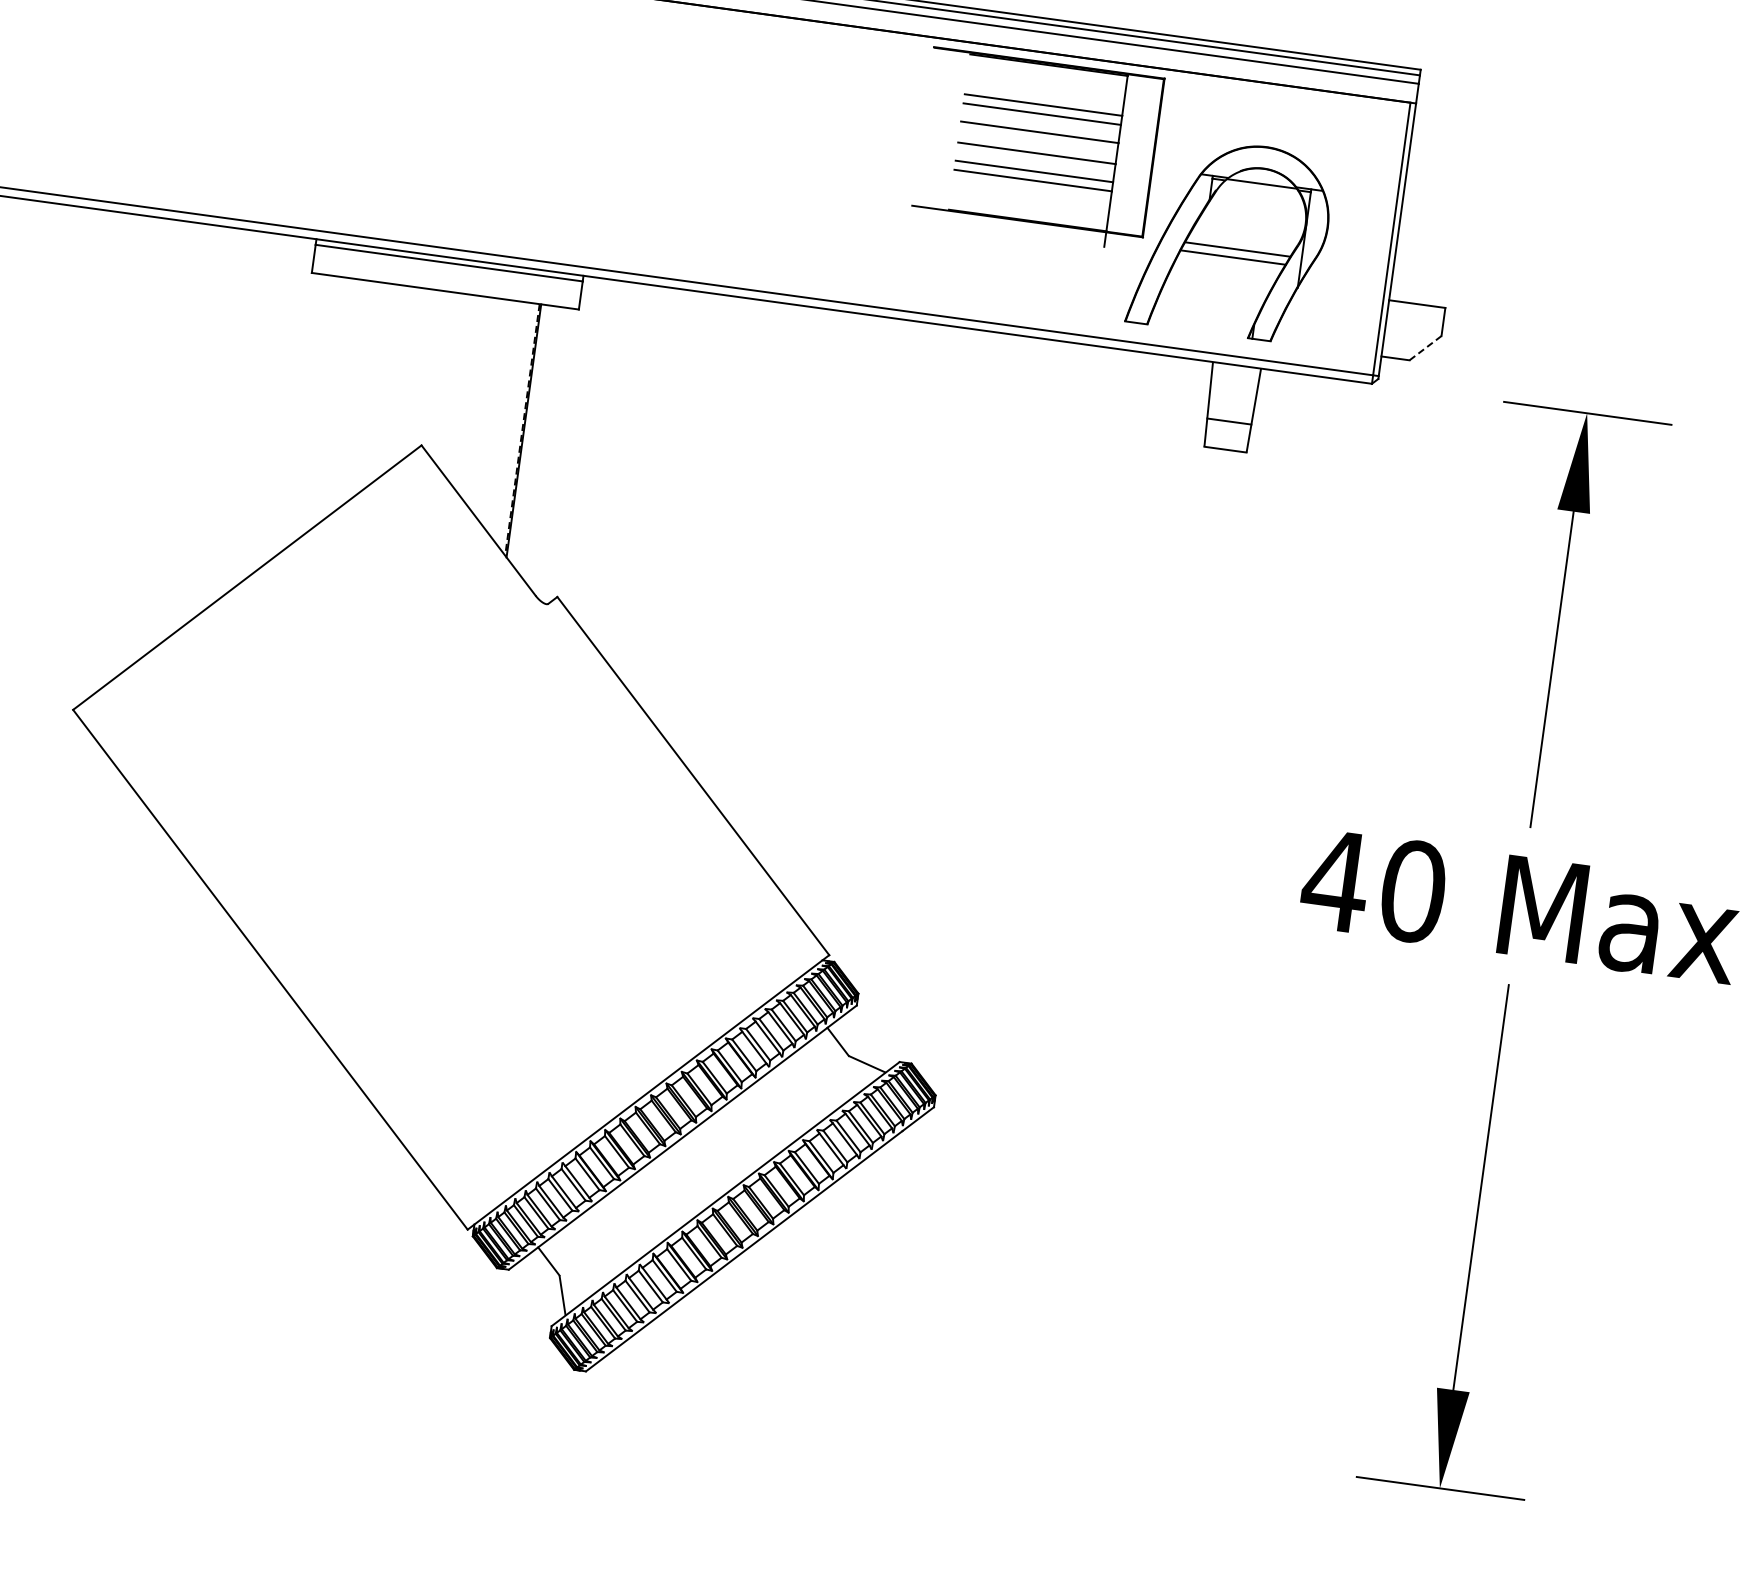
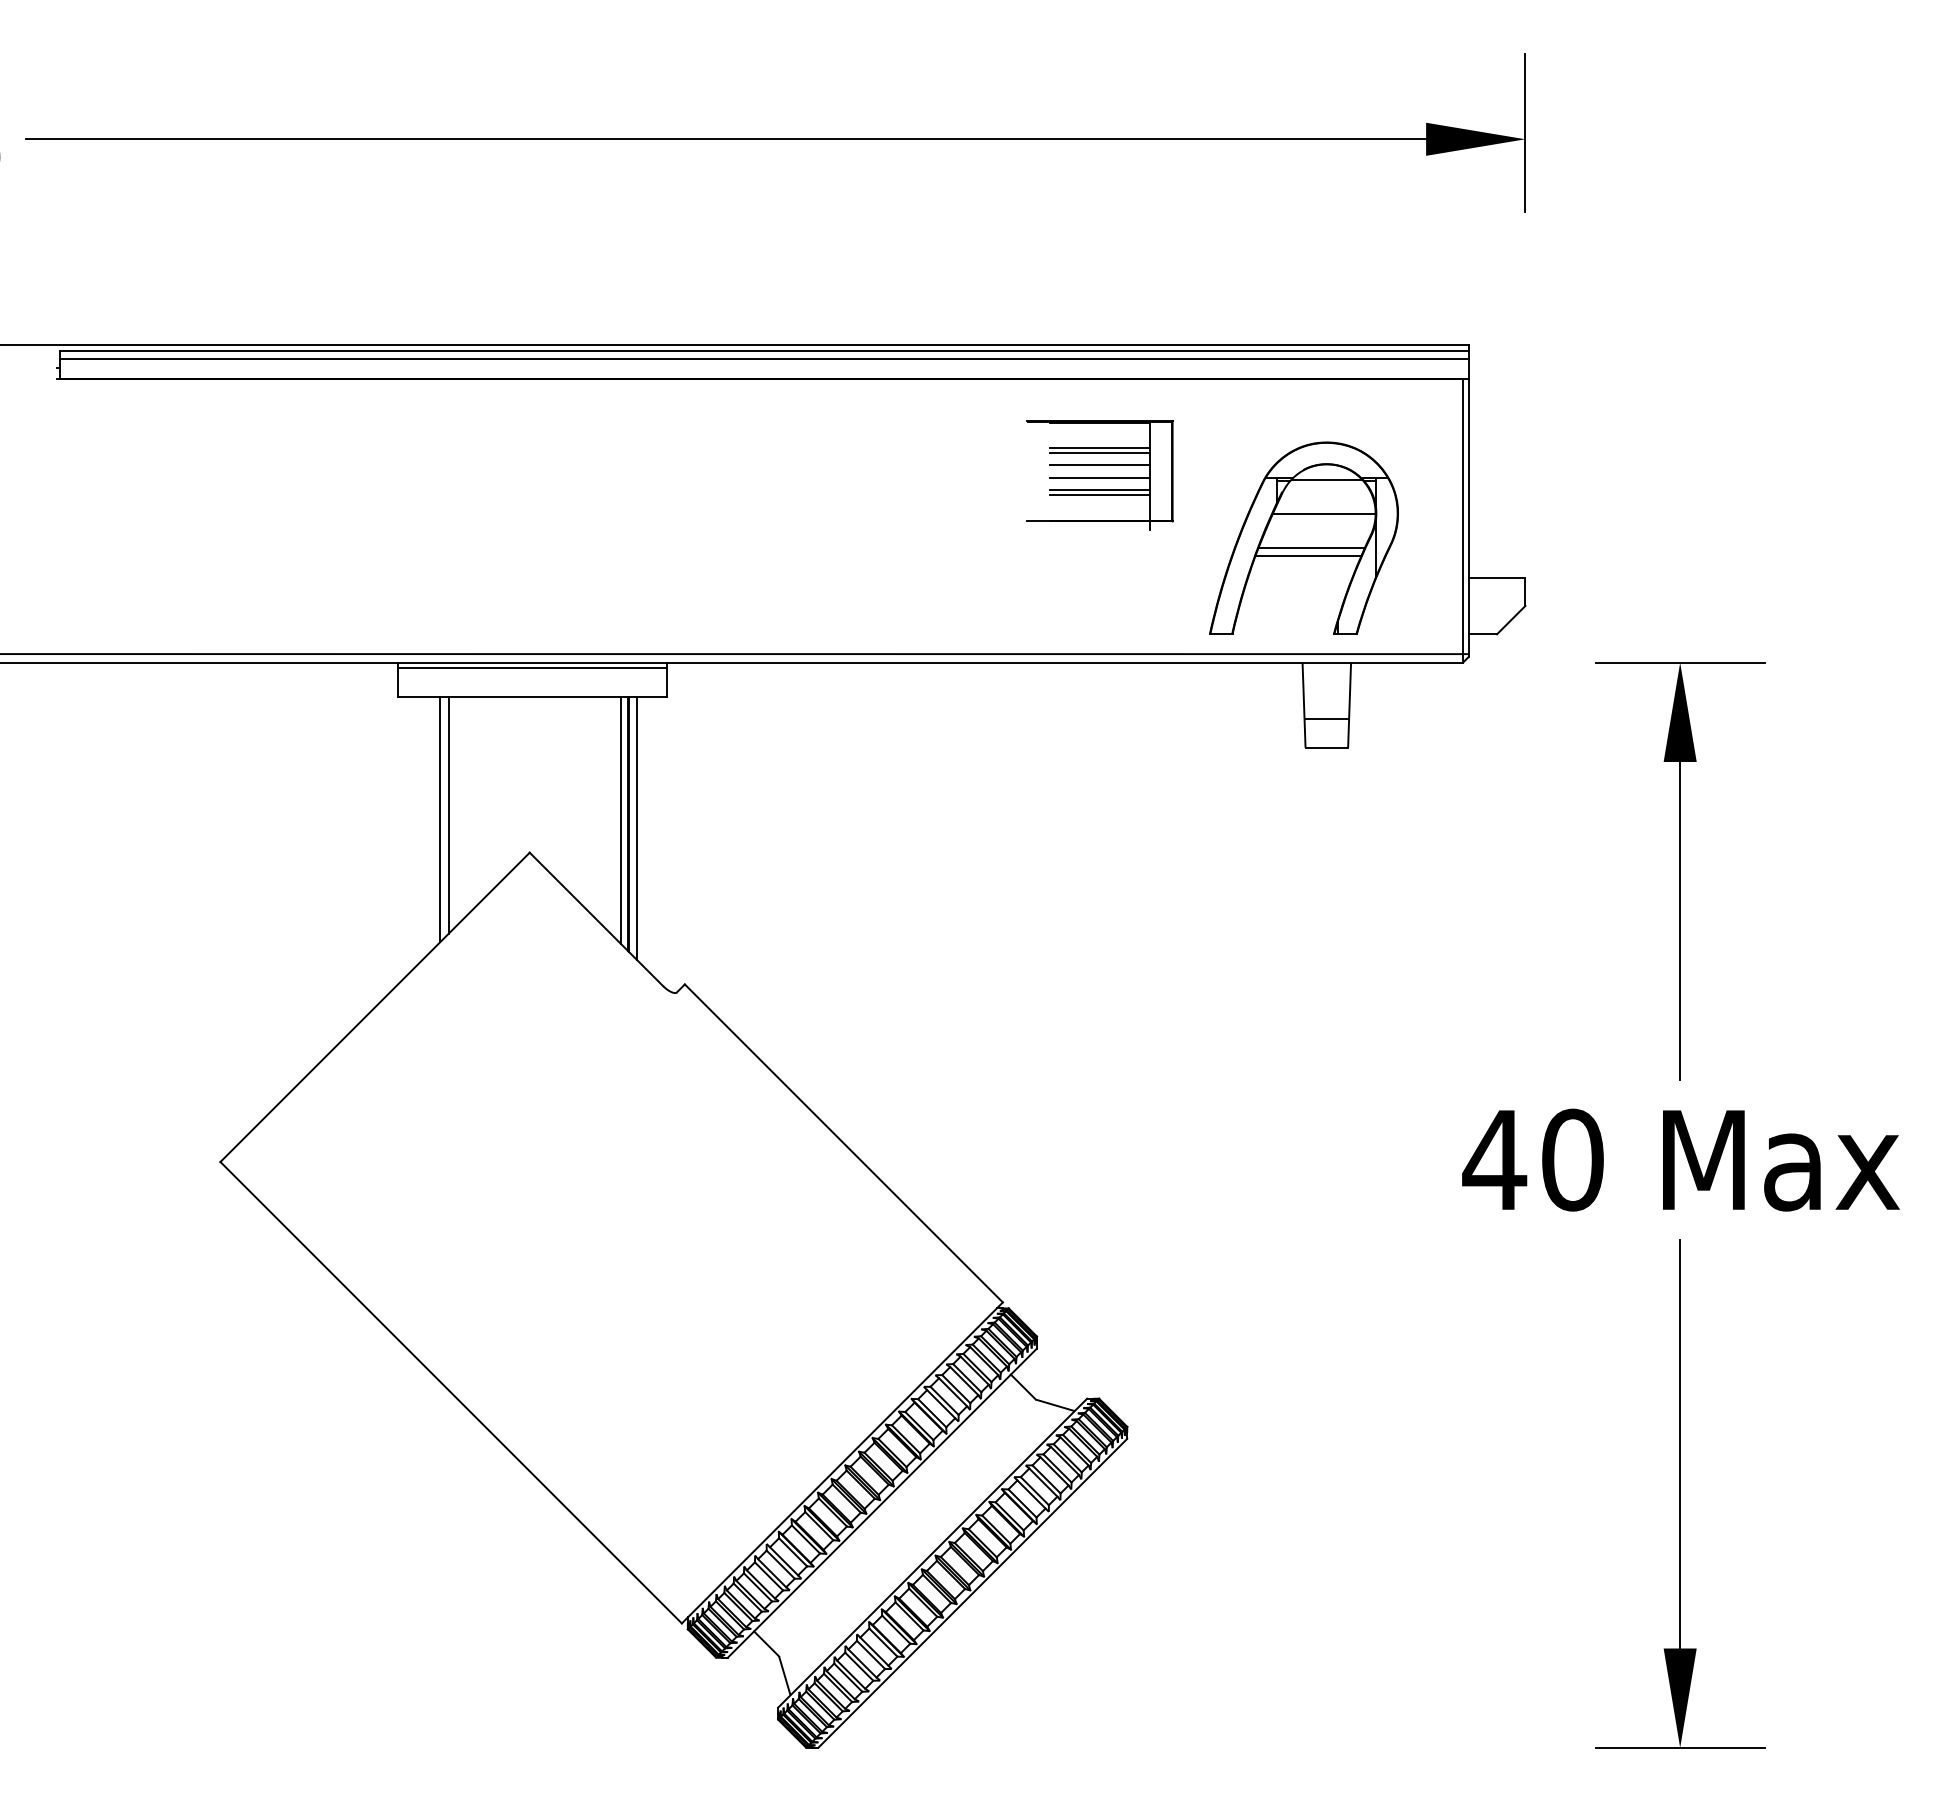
part: (1037, 149) -> (1099, 475), size x0.62
line: (1254, 217) -> (1323, 513), added
line: (1424, 348) -> (1510, 620), dashed -> solid
line: (346, 396) -> (448, 814), added
line: (337, 400) -> (440, 819), added
line: (515, 424) -> (620, 819), added
line: (522, 429) -> (627, 823), dashed -> solid
line: (531, 436) -> (637, 828), added

